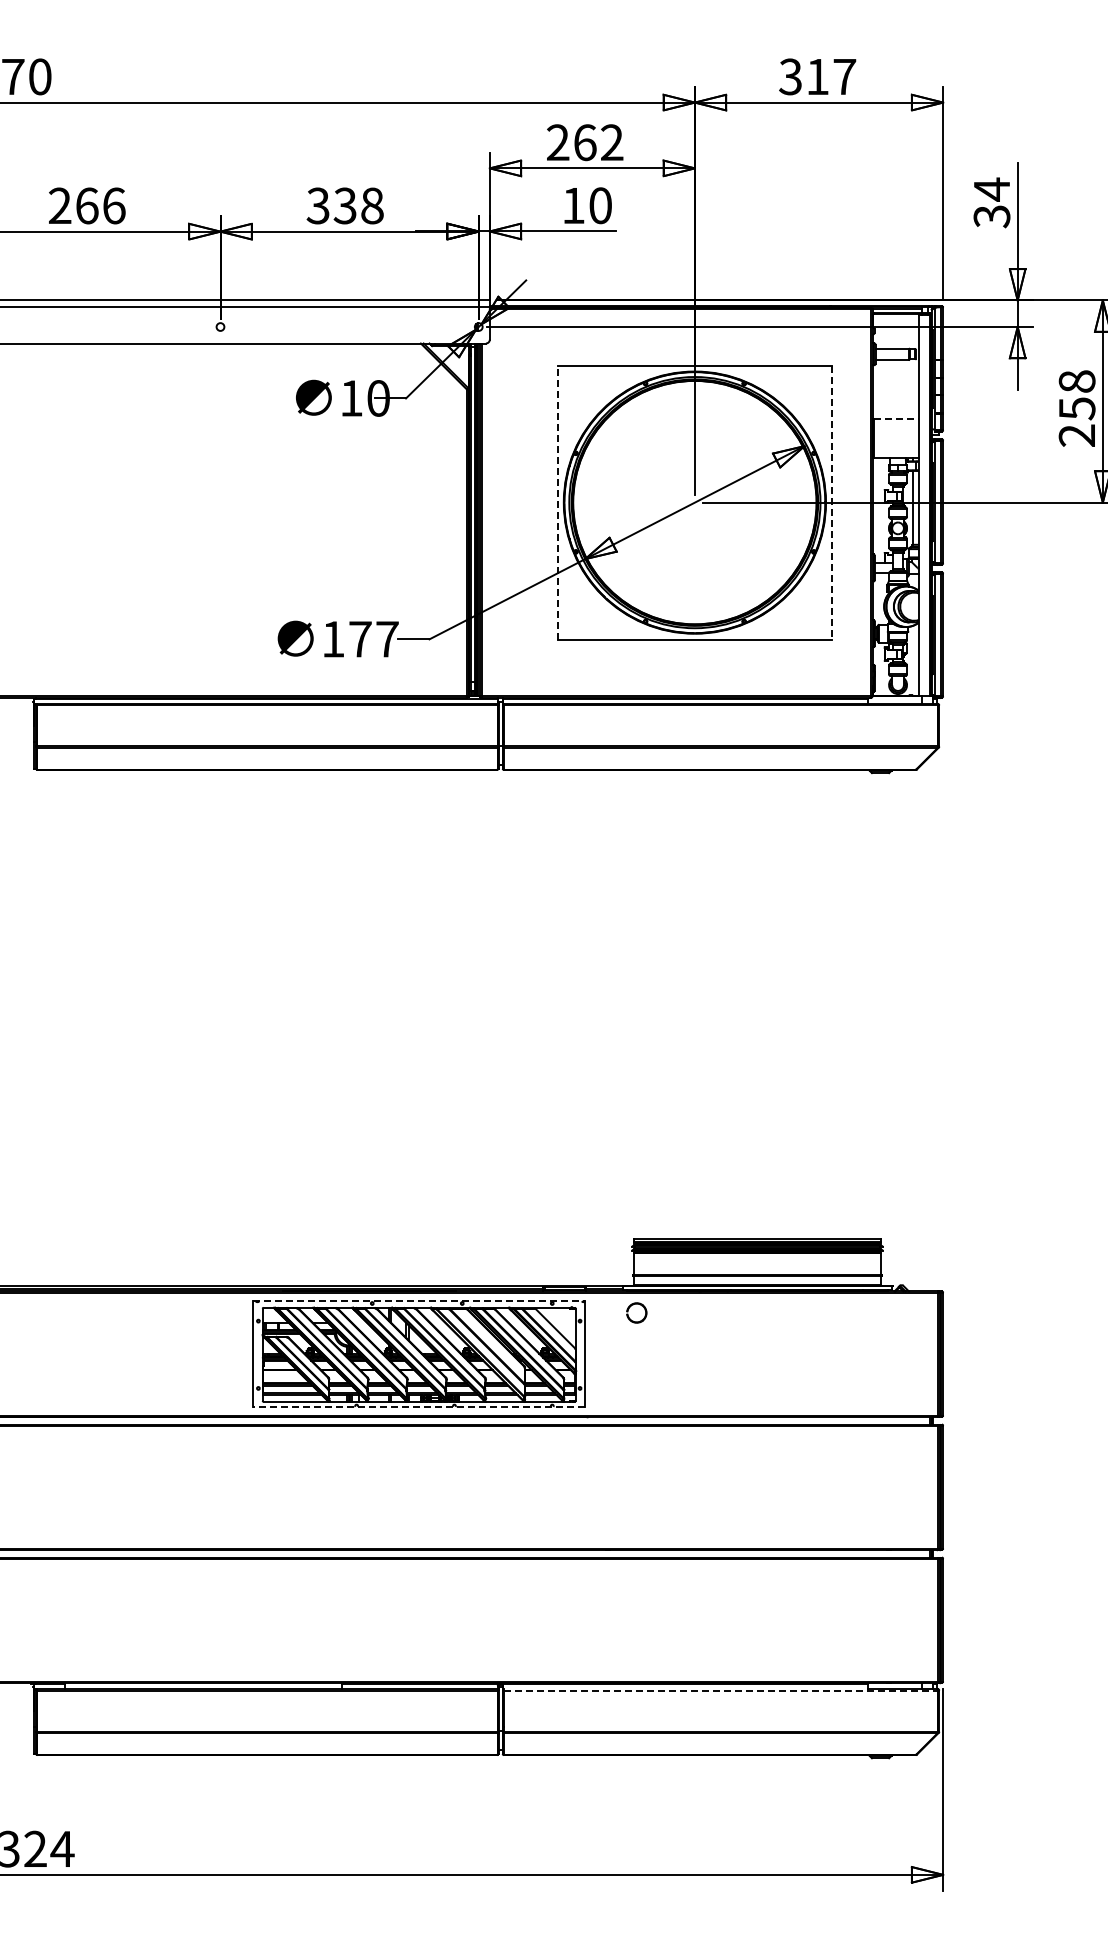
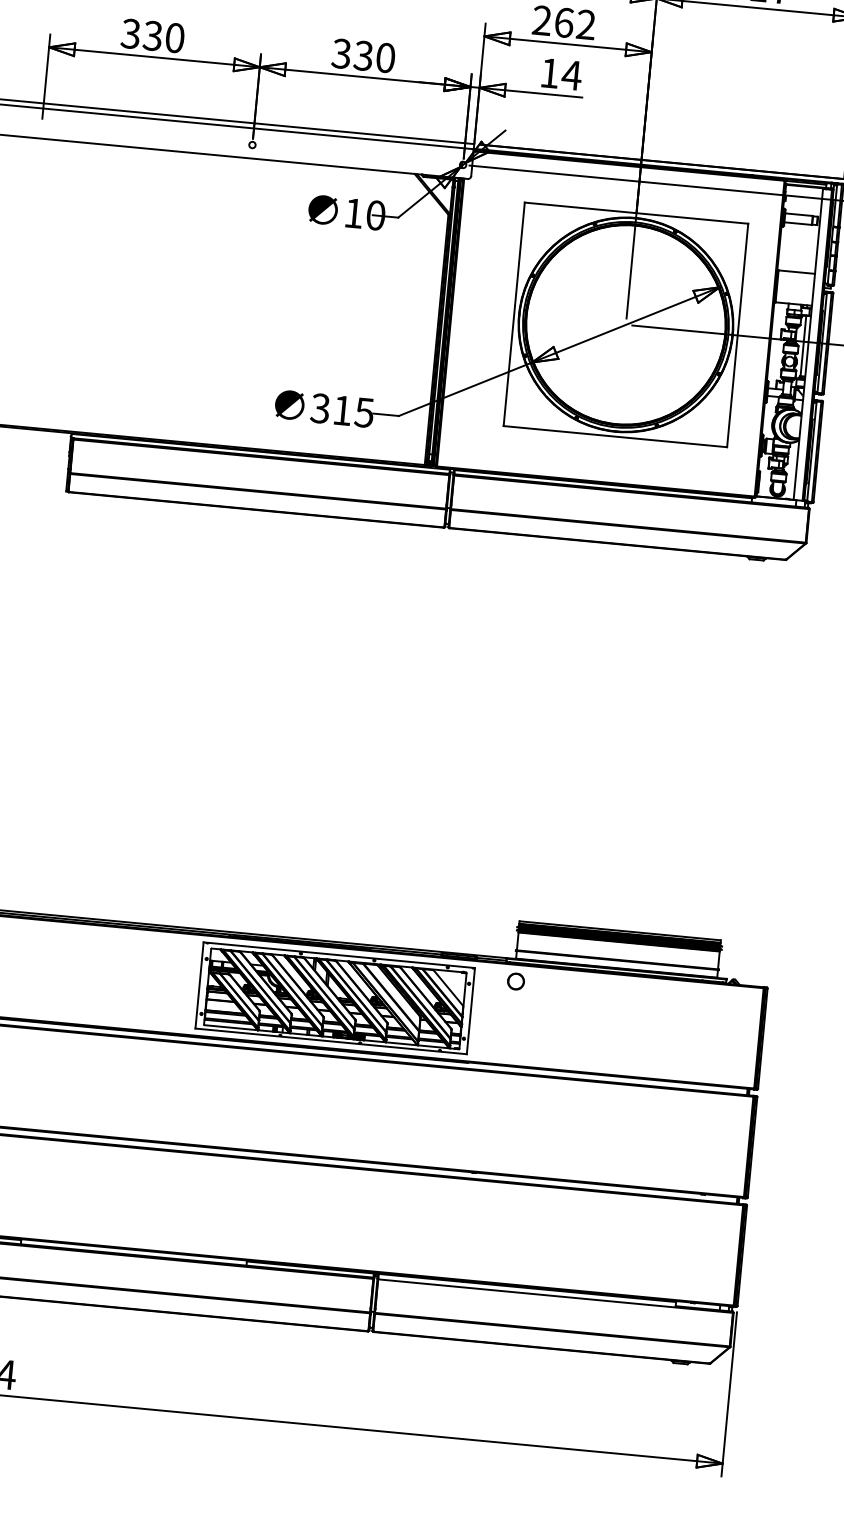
text: (86, 205) -> (152, 35), 266 -> 330
text: (372, 205) -> (385, 57), 338 -> 330
text: (600, 205) -> (571, 75), 10 -> 14
line: (896, 418) -> (796, 271), dashed -> solid
line: (557, 502) -> (513, 314), dashed -> solid
line: (831, 502) -> (737, 335), dashed -> solid
text: (359, 639) -> (341, 410), 177 -> 315
line: (419, 1301) -> (339, 955), dashed -> solid
line: (418, 1406) -> (330, 1041), dashed -> solid
line: (721, 1690) -> (556, 1296), dashed -> solid

